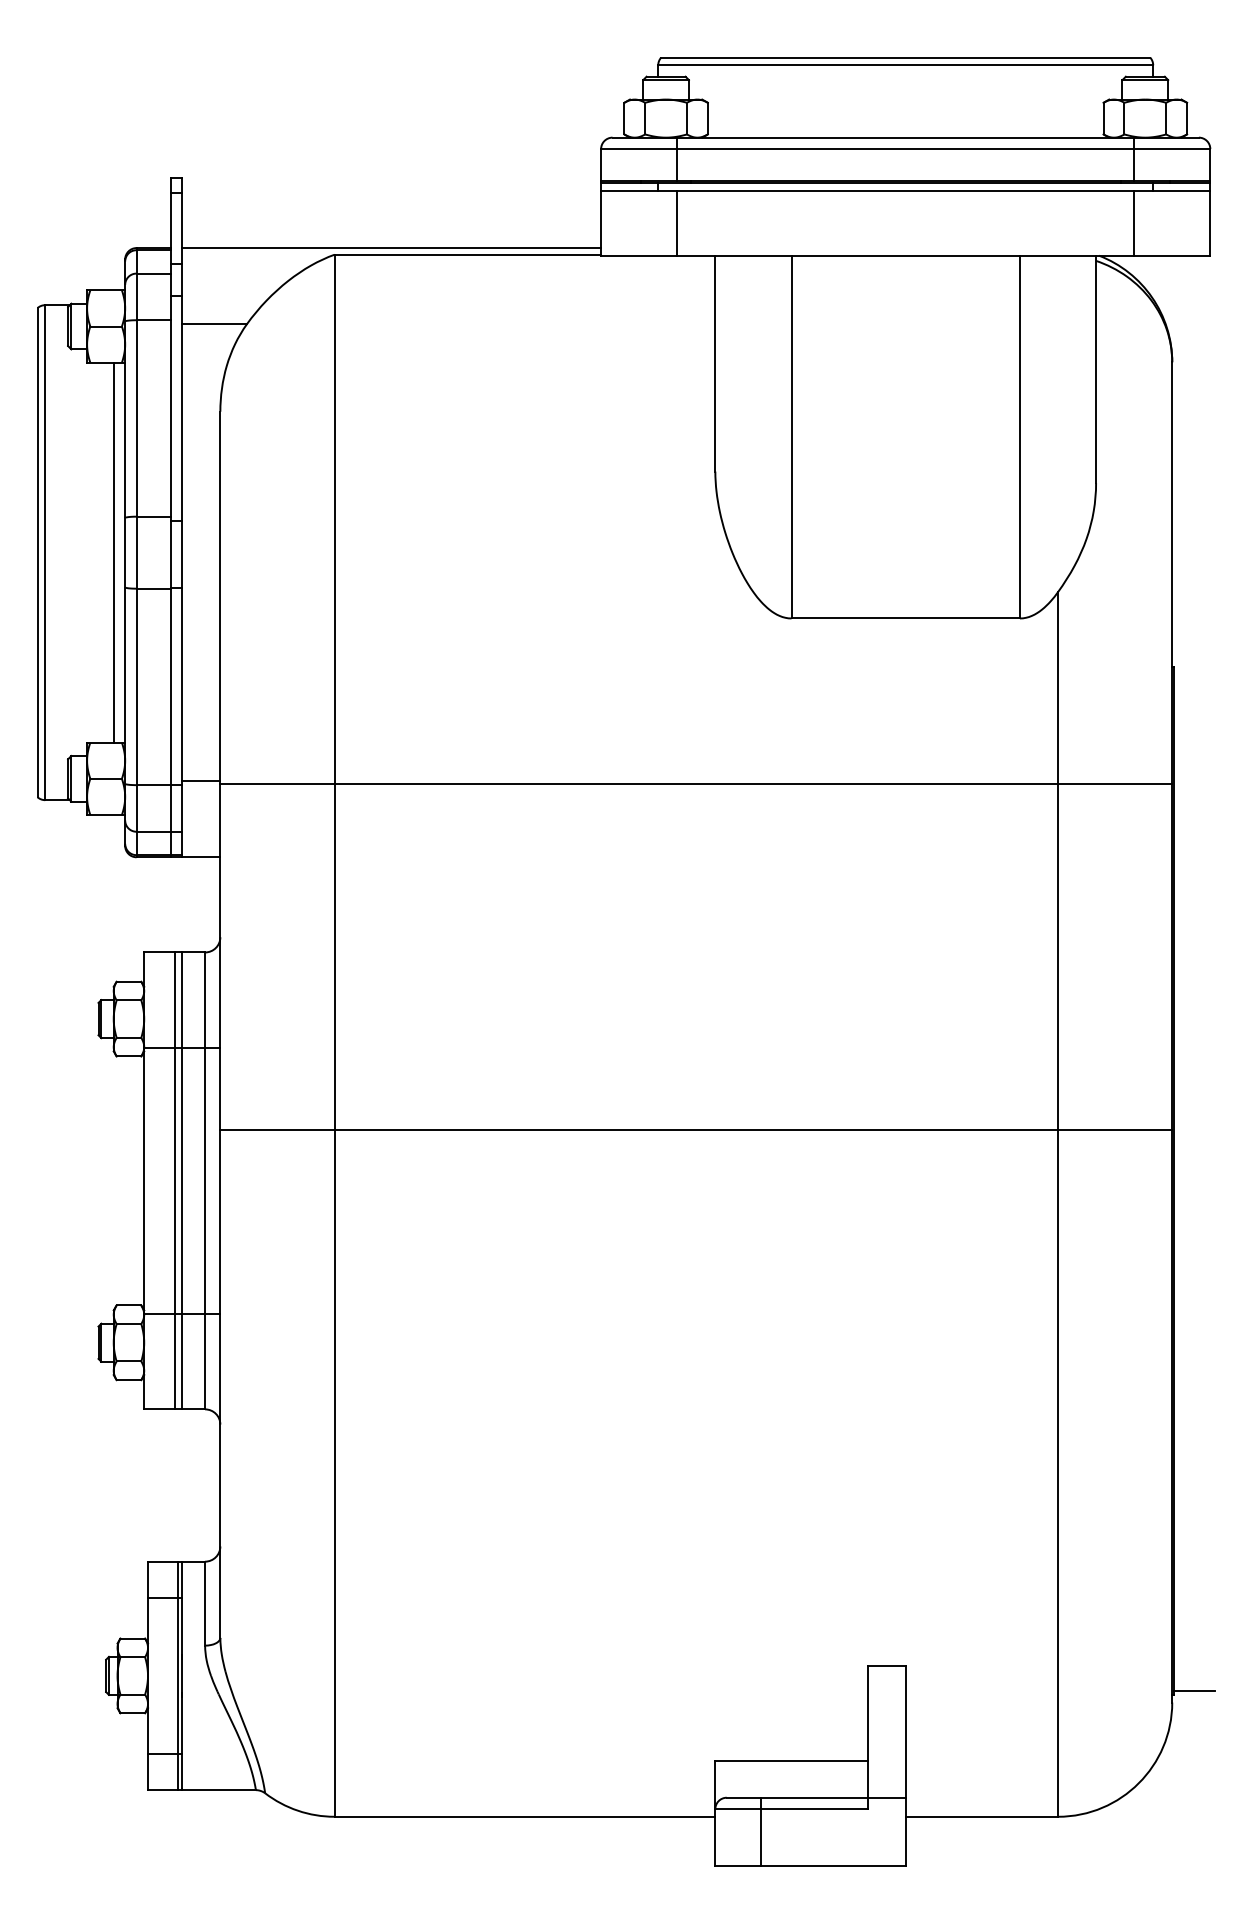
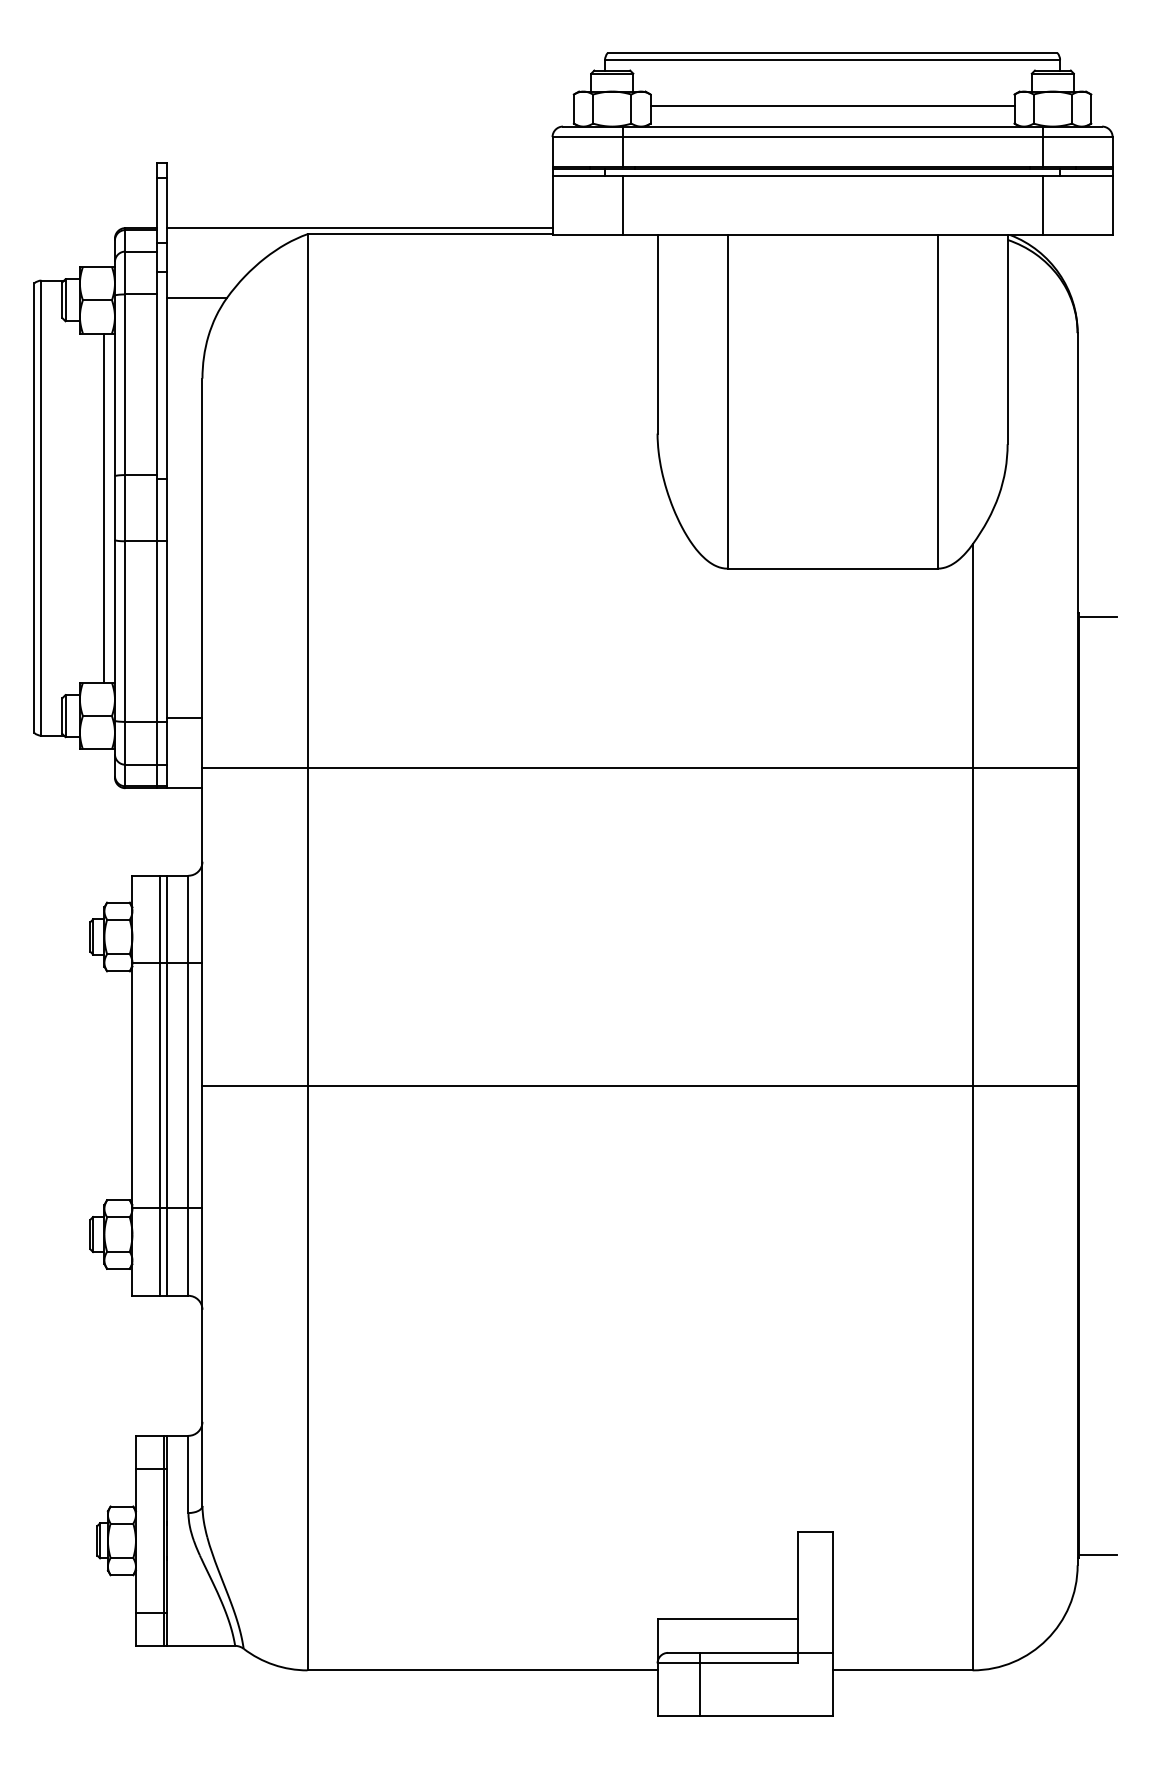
line: (905, 114) -> (832, 105), added
line: (1194, 670) -> (1098, 616), added
line: (696, 784) -> (640, 768), moved
line: (696, 1129) -> (640, 1085), moved

